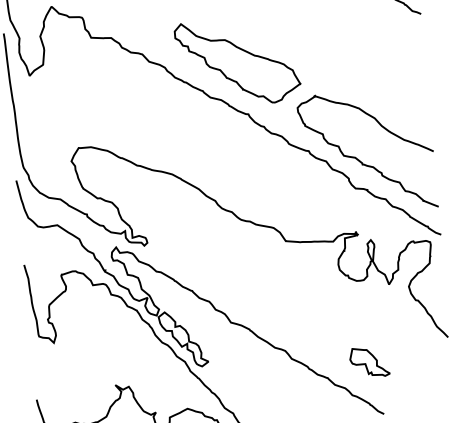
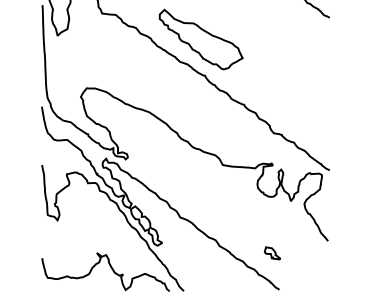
curve: (359, 159) -> (278, 113), removed
part: (369, 362) -> (272, 253), size x0.6

